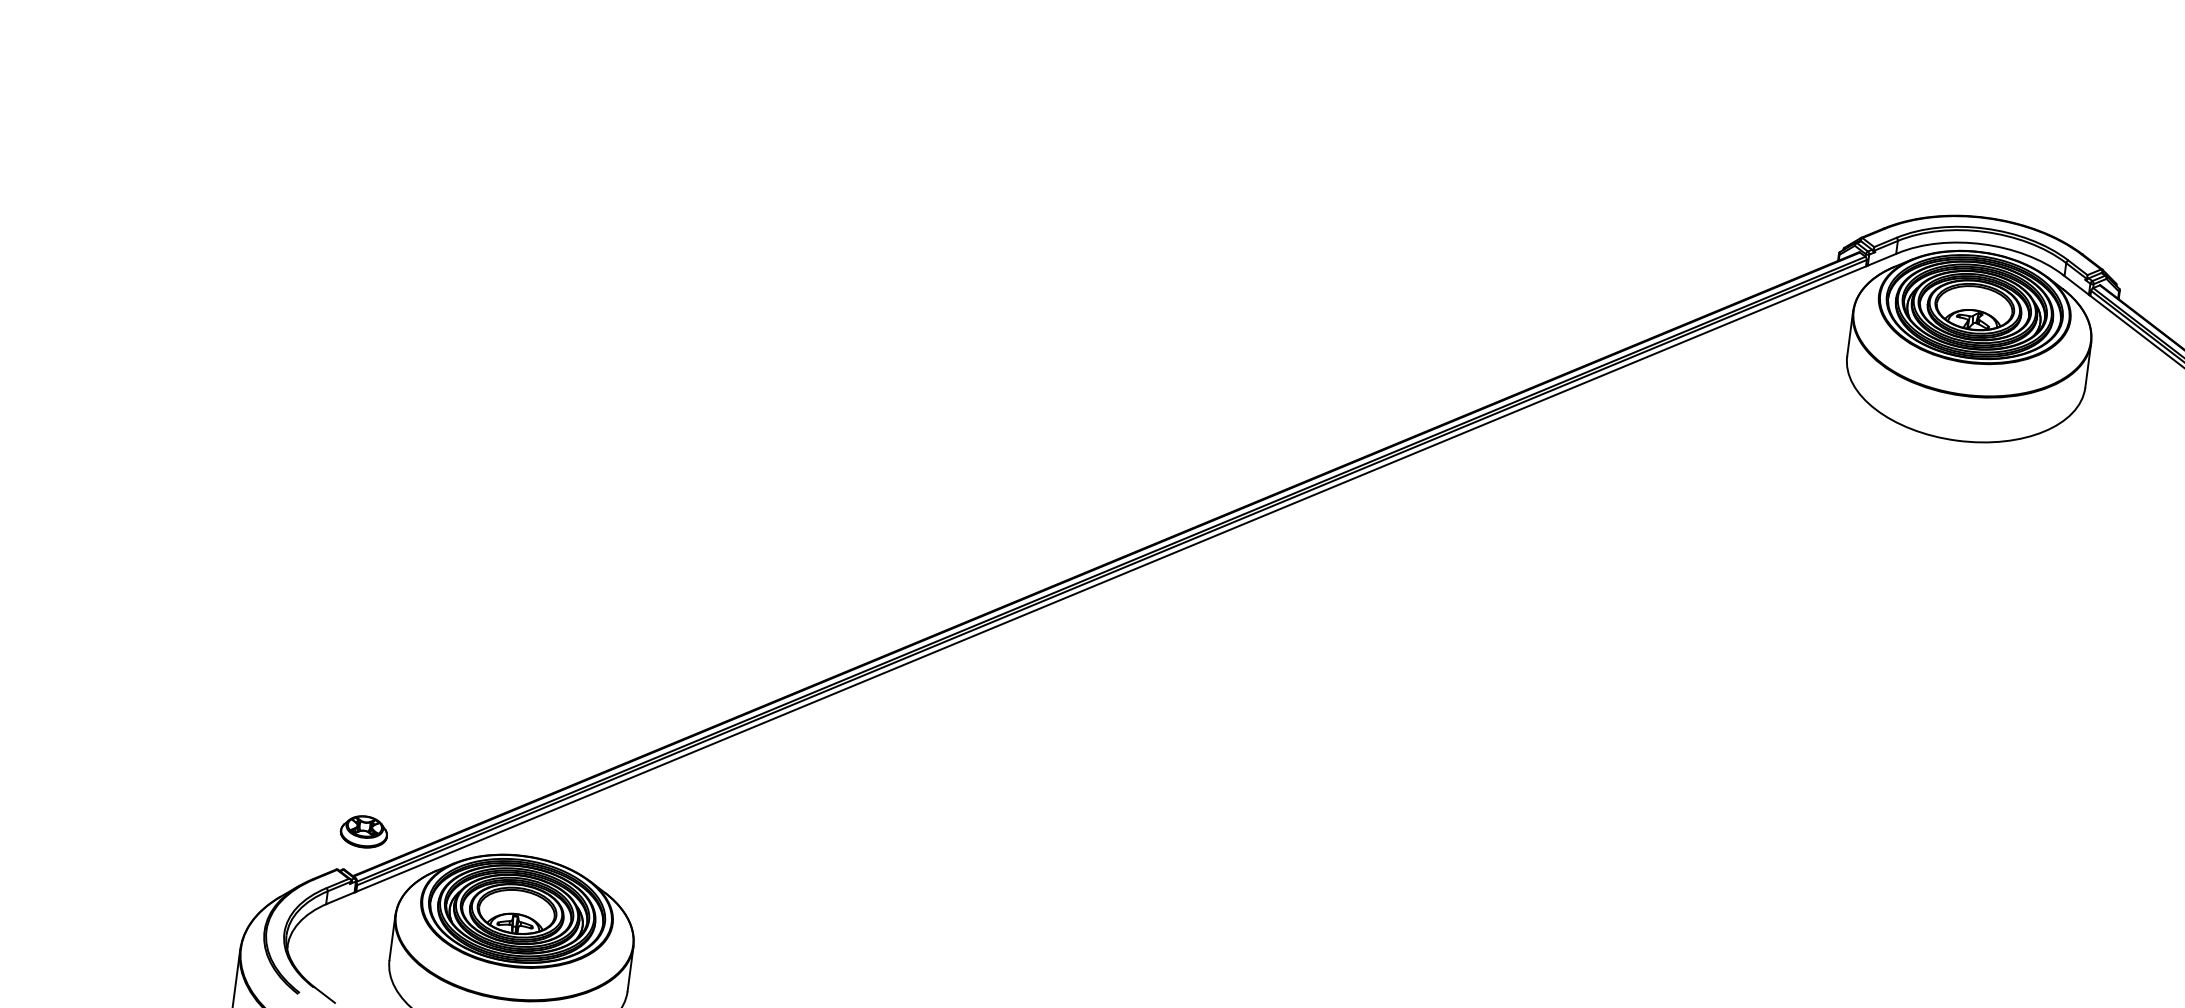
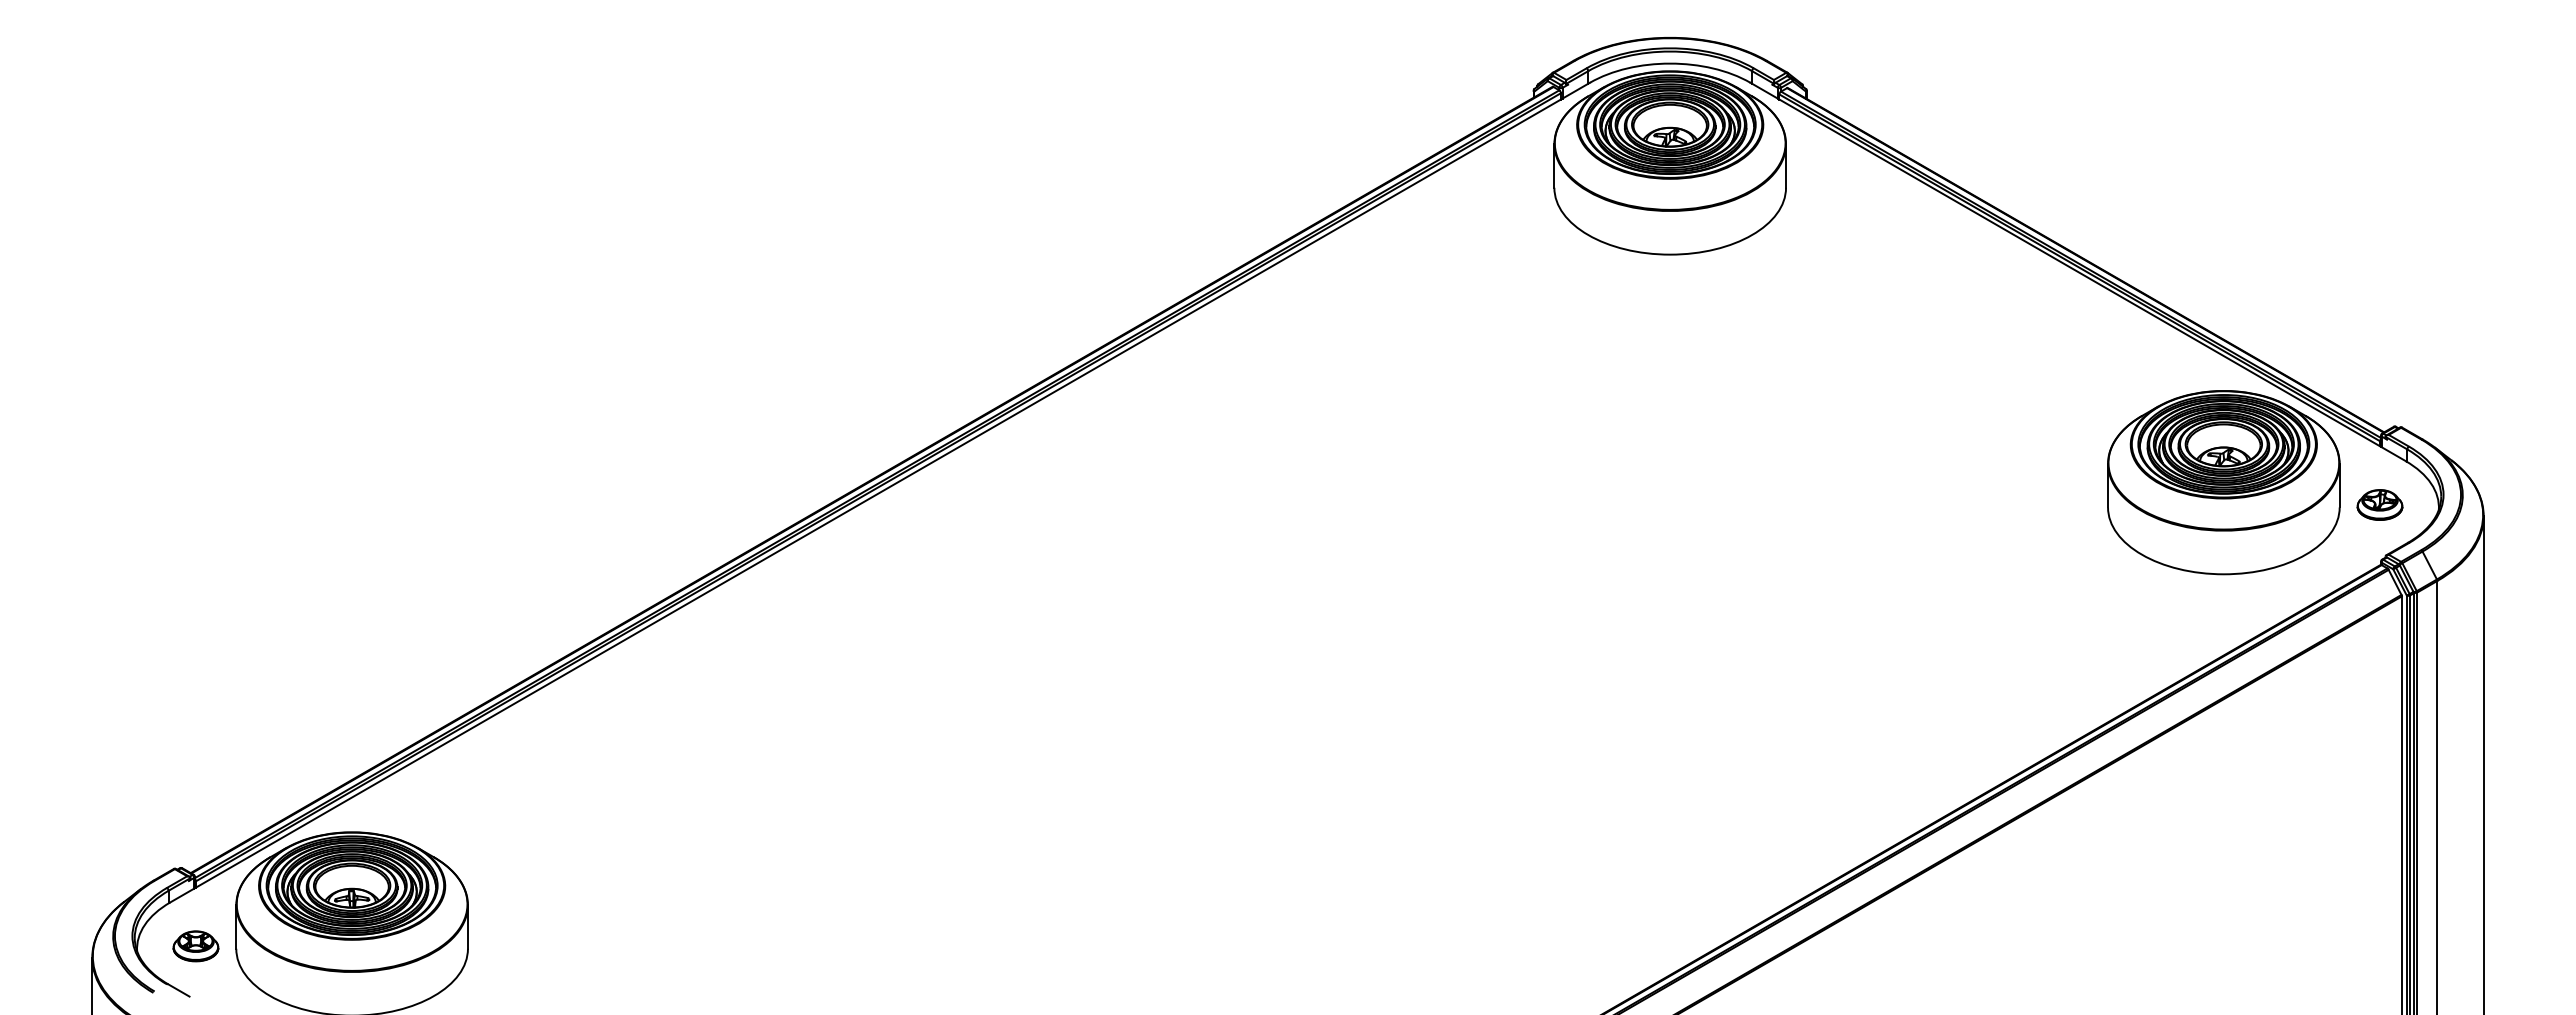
part: (363, 831) -> (195, 946), moved

